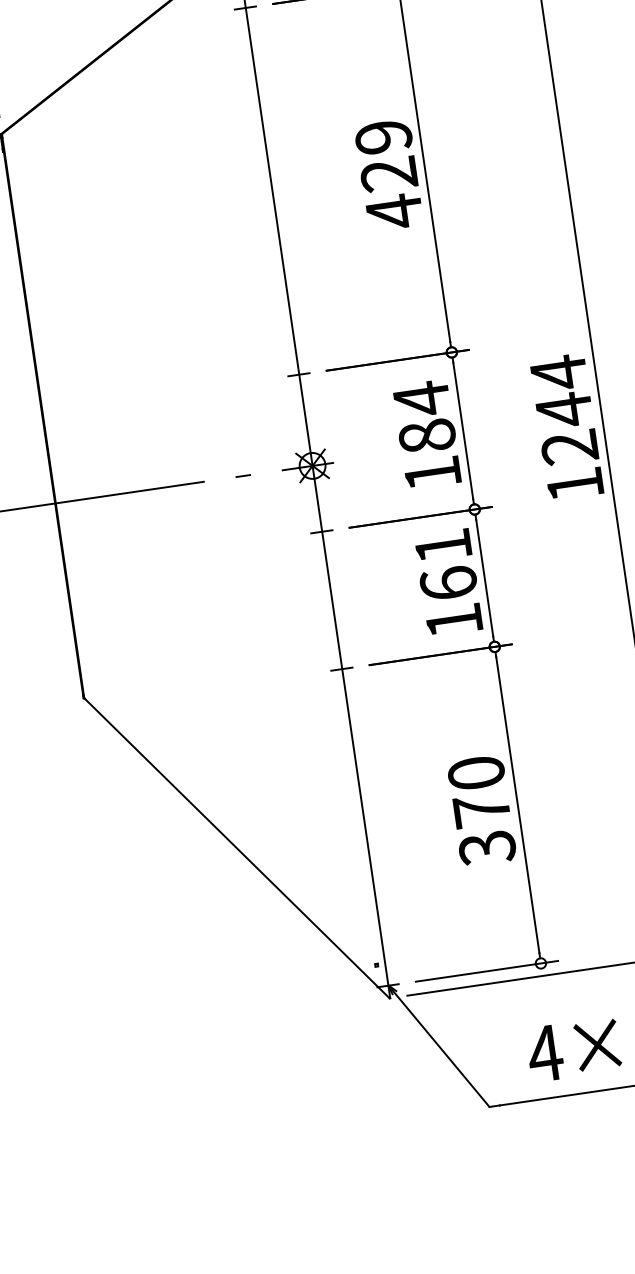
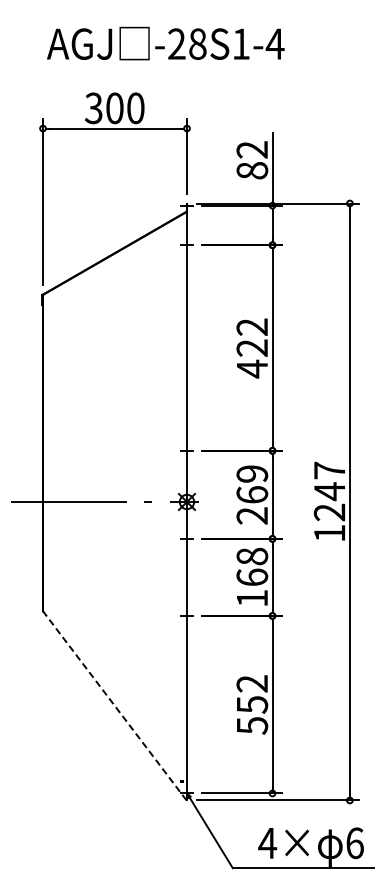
text: (383, 135) -> (252, 326), 429 -> 422
text: (558, 372) -> (329, 470), 1244 -> 1247
text: (427, 435) -> (252, 494), 184 -> 269
text: (443, 546) -> (252, 556), 161 -> 168
text: (482, 809) -> (252, 704), 370 -> 552
line: (236, 847) -> (114, 705), solid -> dashed

